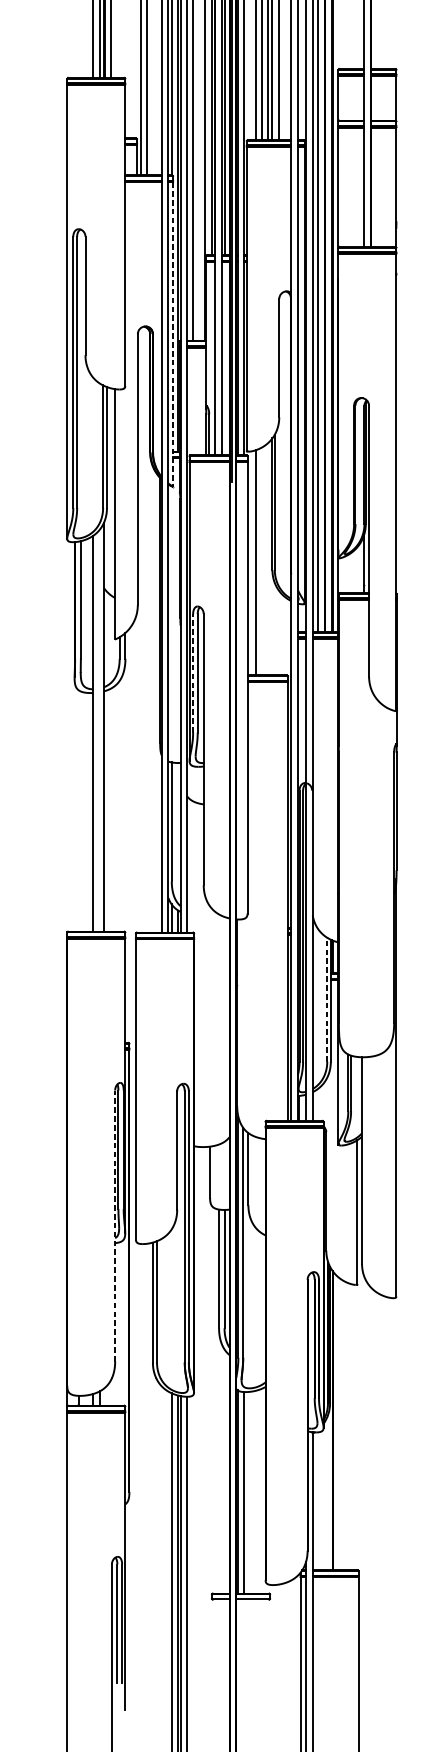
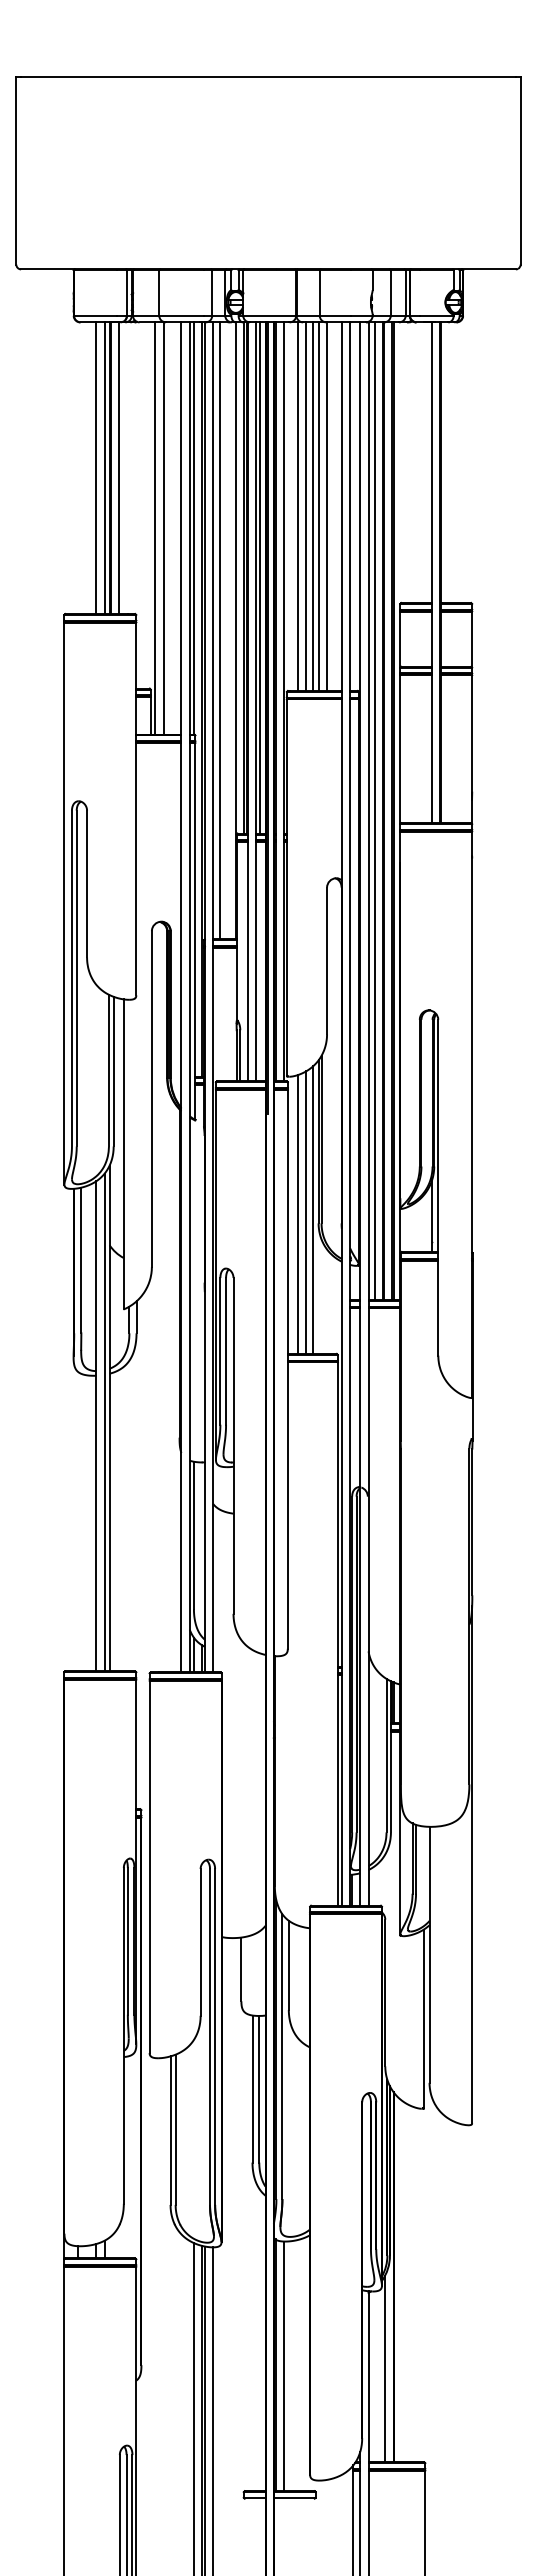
line: (173, 334) -> (195, 931), dashed -> solid
line: (267, 558) -> (312, 1209), added
line: (262, 561) -> (306, 1212), added
line: (193, 672) -> (220, 1350), dashed -> solid
line: (99, 730) -> (104, 1422), added
line: (327, 999) -> (386, 1755), dashed -> solid
line: (114, 1225) -> (123, 2035), dashed -> solid
line: (326, 1494) -> (385, 2368), added

